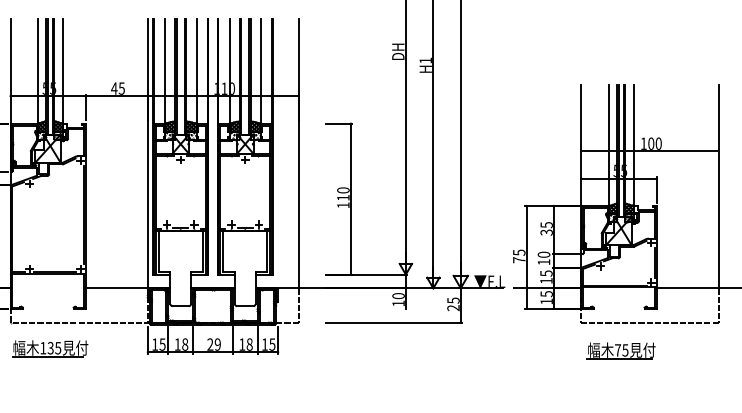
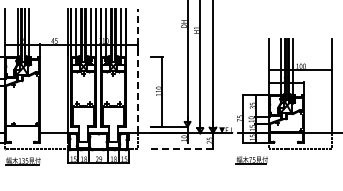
line: (299, 152) -> (138, 70), solid -> dashed
line: (394, 323) -> (182, 149), solid -> dashed
part: (619, 351) -> (251, 160), moved

